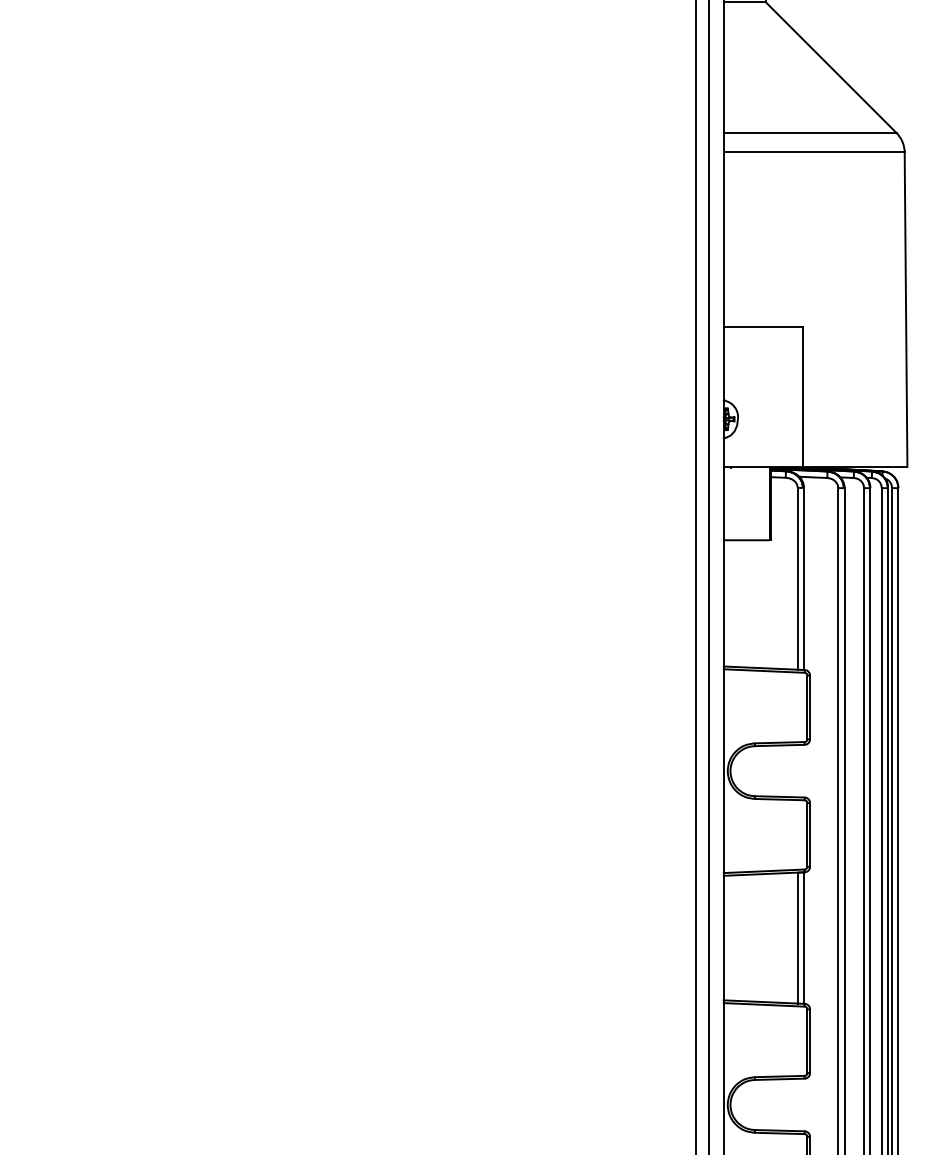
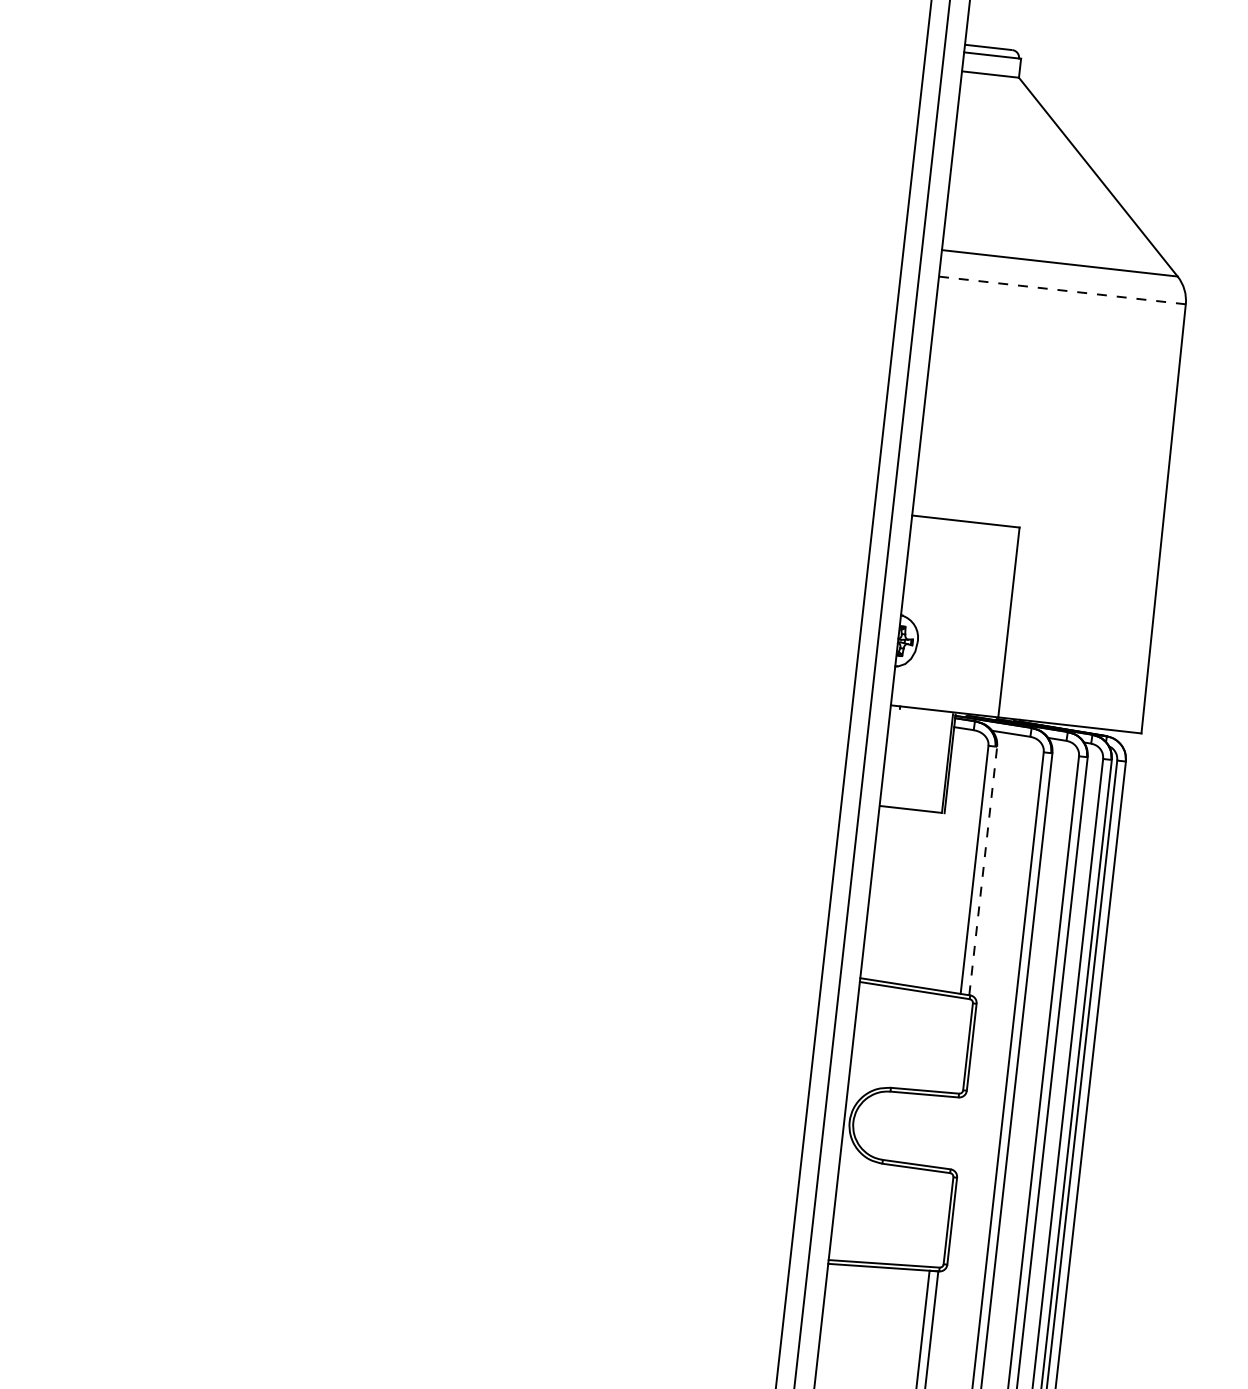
line: (813, 152) -> (1061, 290), solid -> dashed
line: (804, 578) -> (983, 870), solid -> dashed

